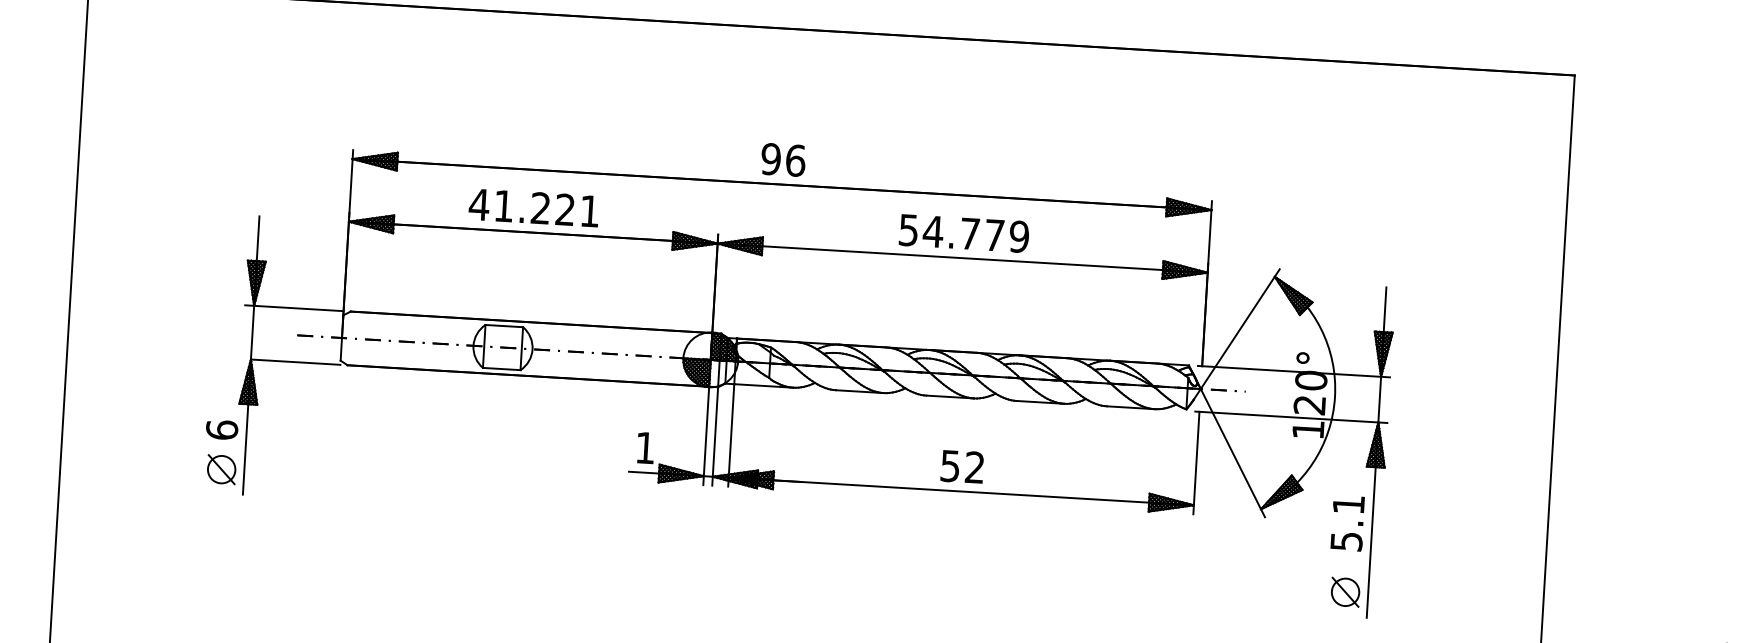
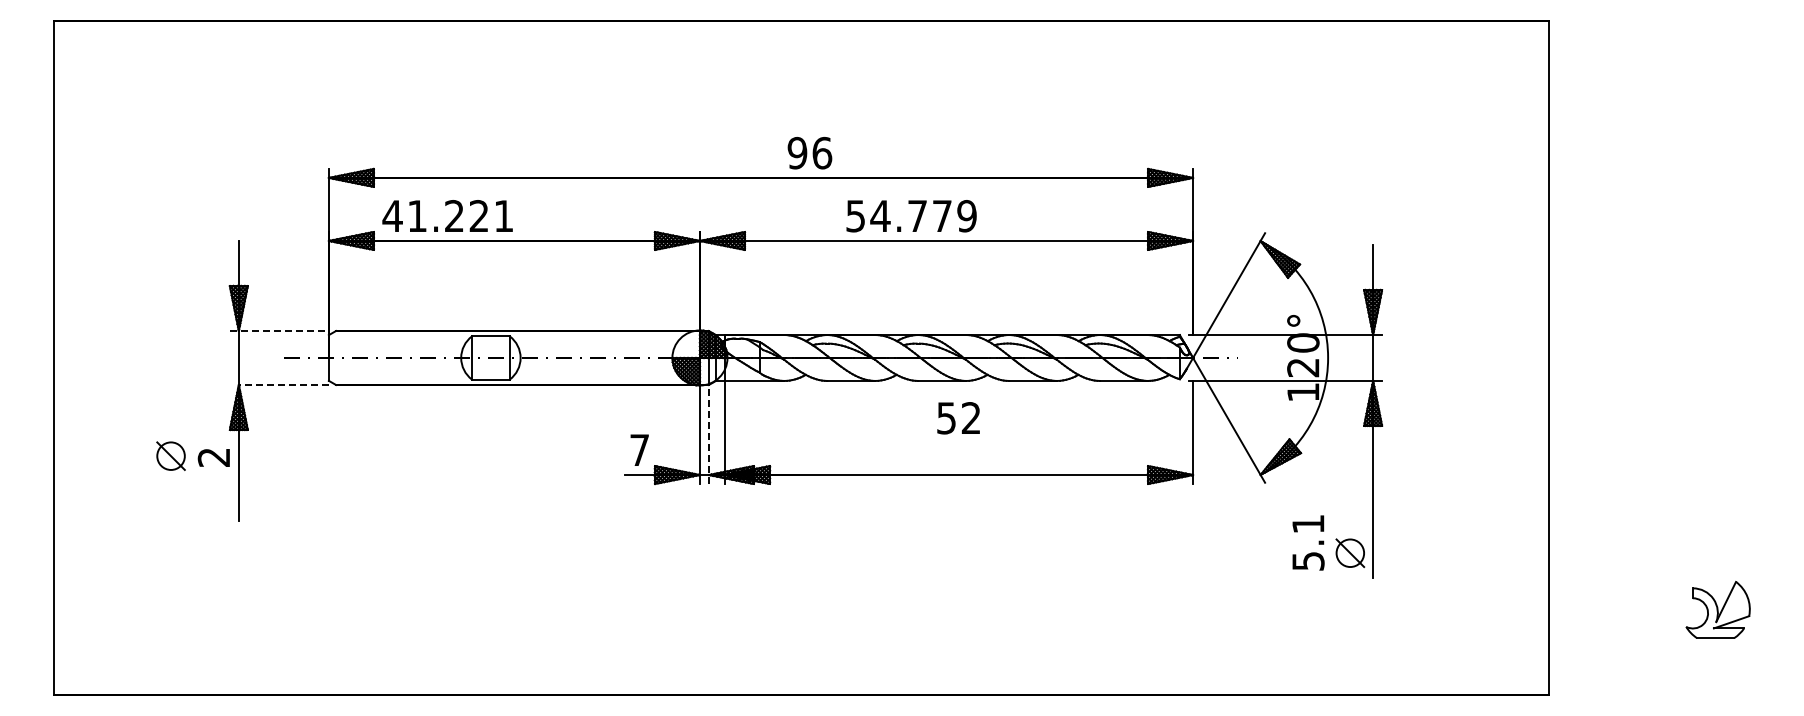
text: (783, 160) -> (809, 153), moved
text: (533, 207) -> (447, 215), moved
text: (964, 233) -> (911, 216), moved
line: (294, 307) -> (279, 330), solid -> dashed
line: (295, 362) -> (283, 385), solid -> dashed
text: (221, 430) -> (213, 457), 6 -> 2
line: (714, 436) -> (708, 434), solid -> dashed
text: (645, 447) -> (639, 449), 1 -> 7
text: (962, 467) -> (958, 418), moved
part: (221, 468) -> (170, 455), moved
text: (1347, 522) -> (1308, 542), moved

